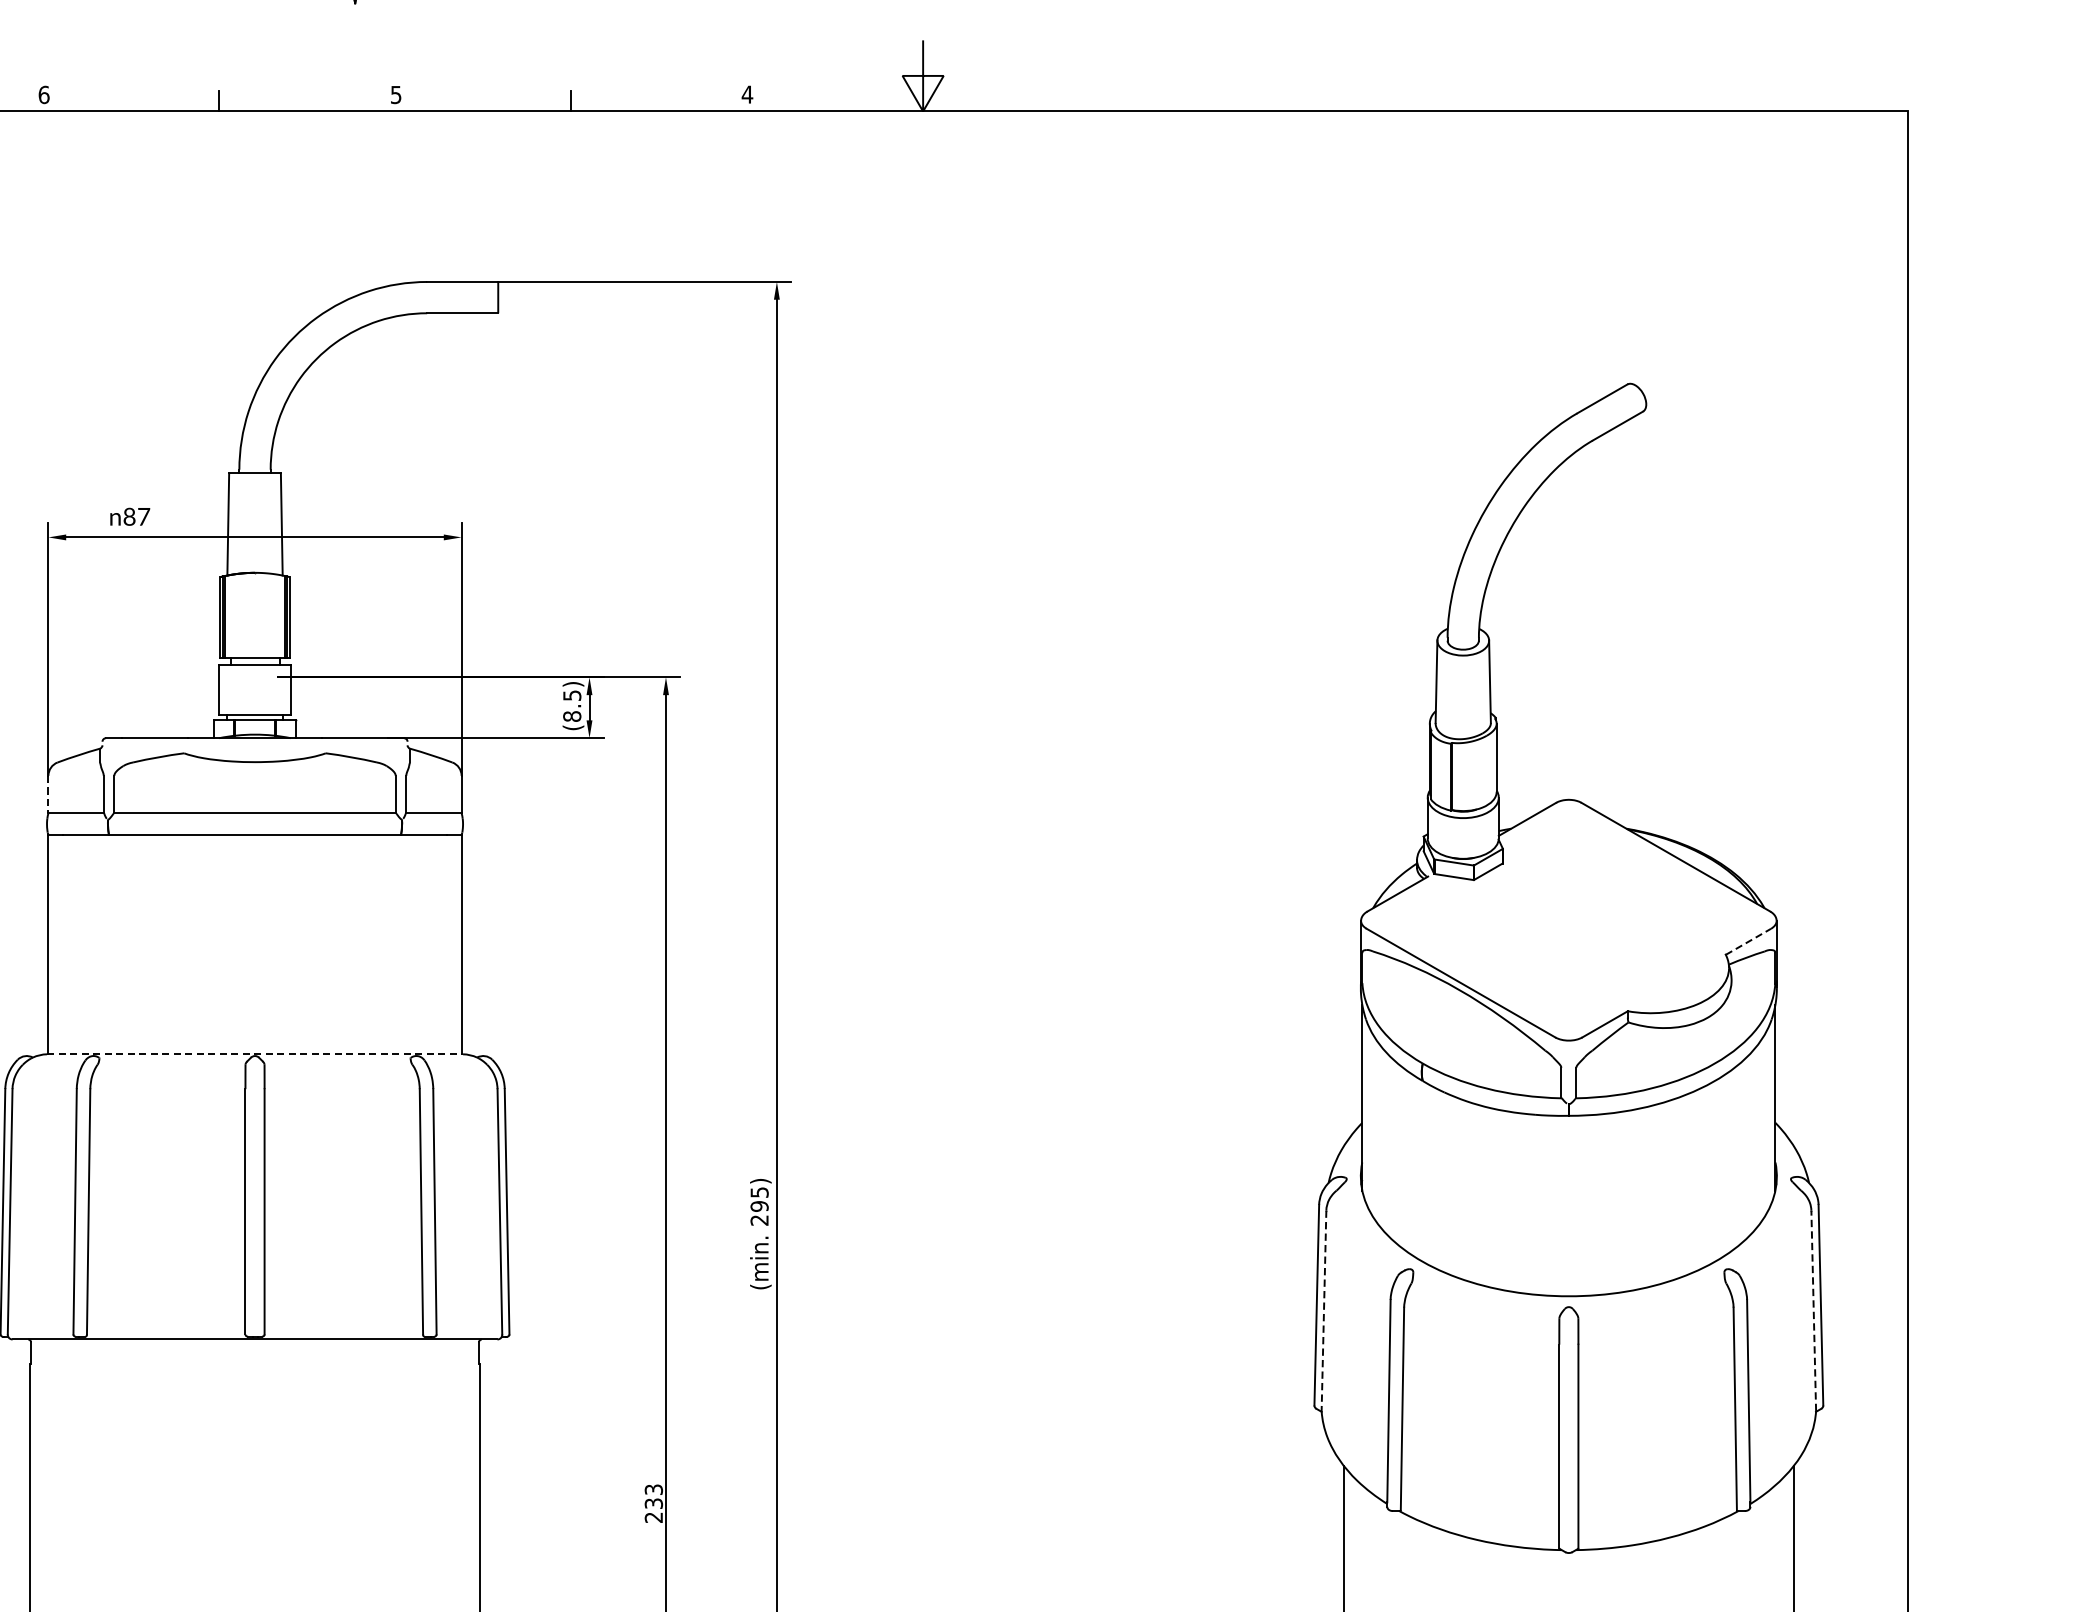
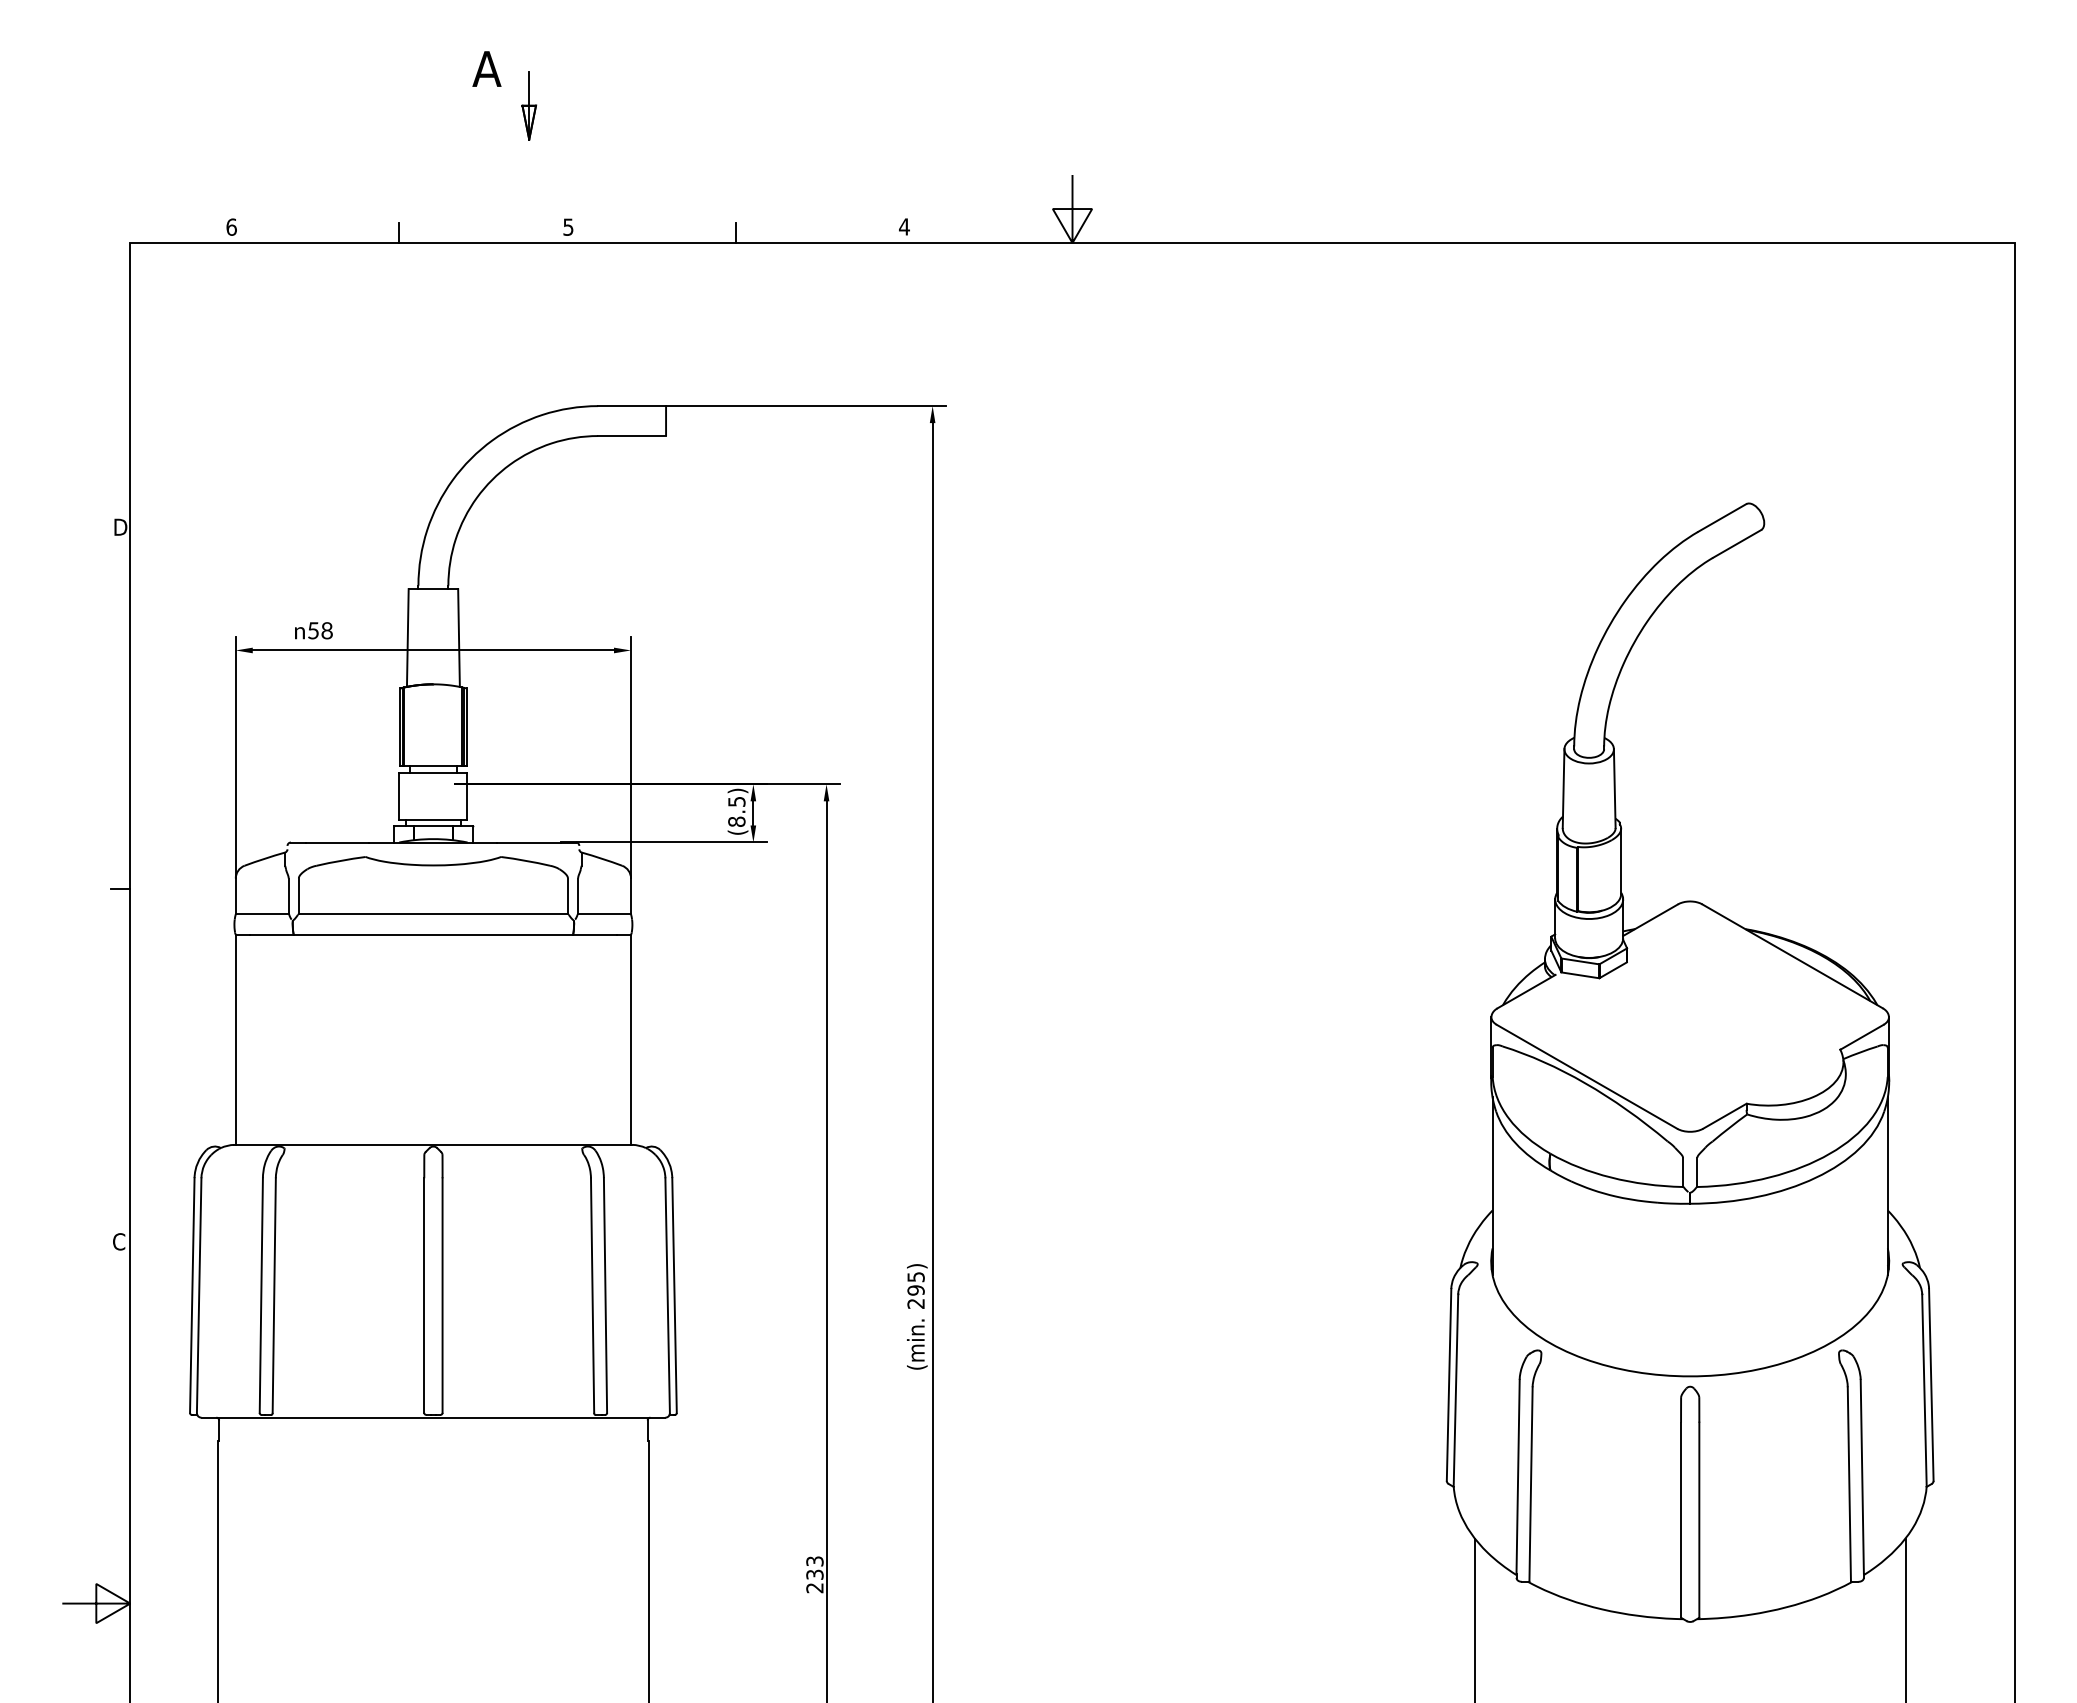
text: (136, 516) -> (320, 630), 87 -> 58
line: (48, 794) -> (235, 896), dashed -> solid
line: (1747, 942) -> (1861, 1037), dashed -> solid
line: (255, 1053) -> (433, 1144), dashed -> solid
line: (1323, 1311) -> (1455, 1390), dashed -> solid
line: (1813, 1311) -> (1924, 1390), dashed -> solid

